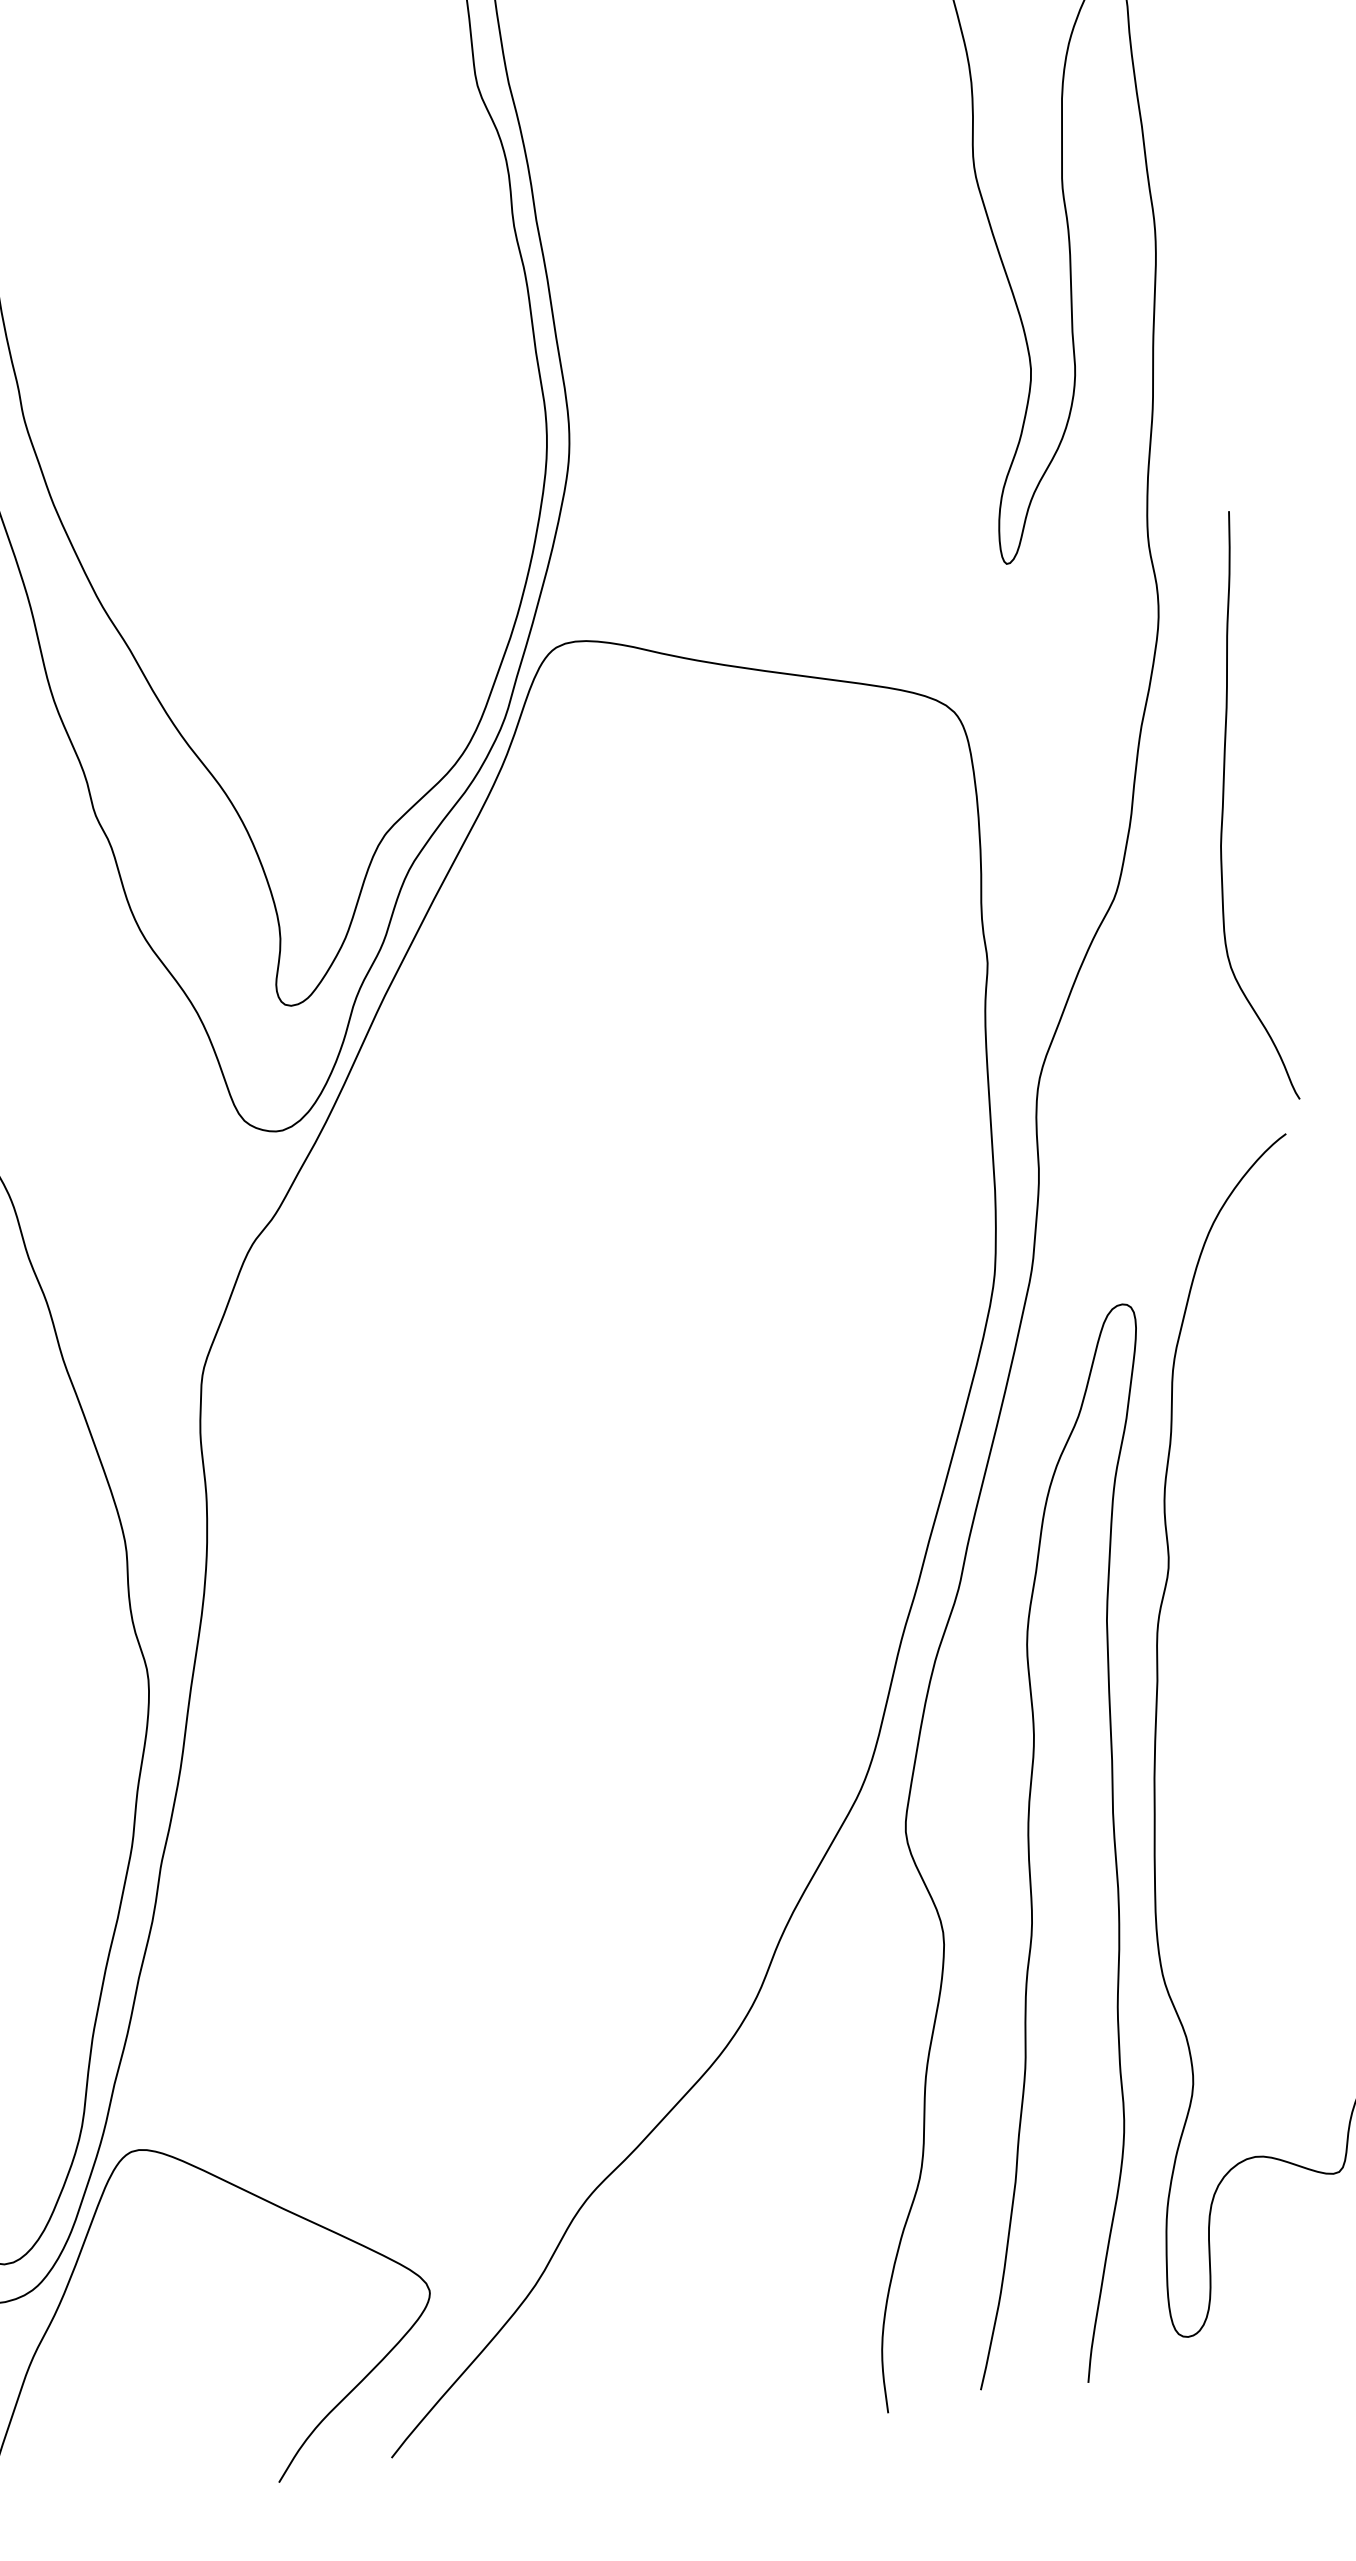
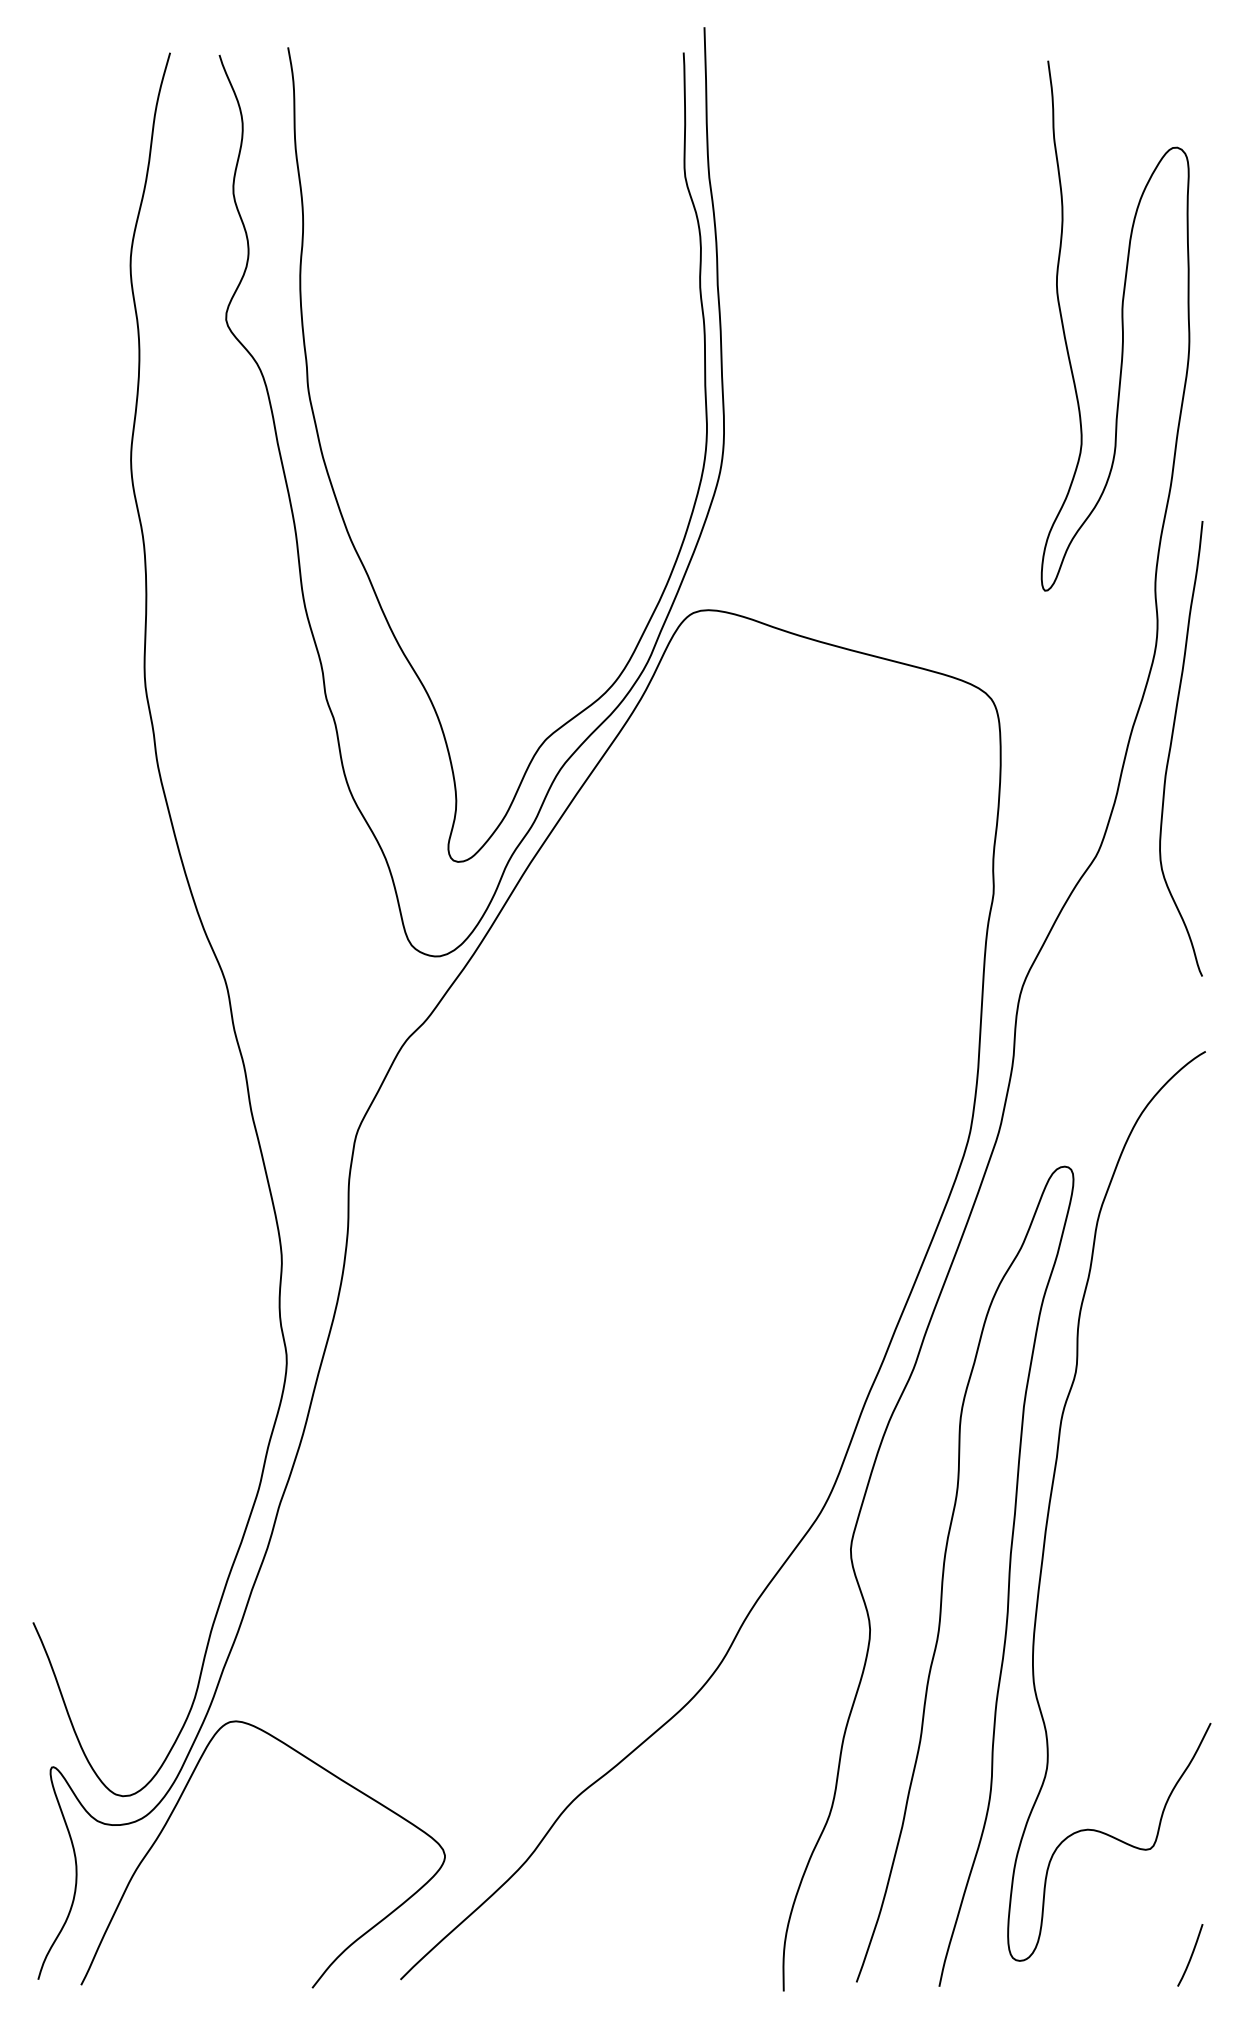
curve: (1224, 809) -> (1171, 748), moved

